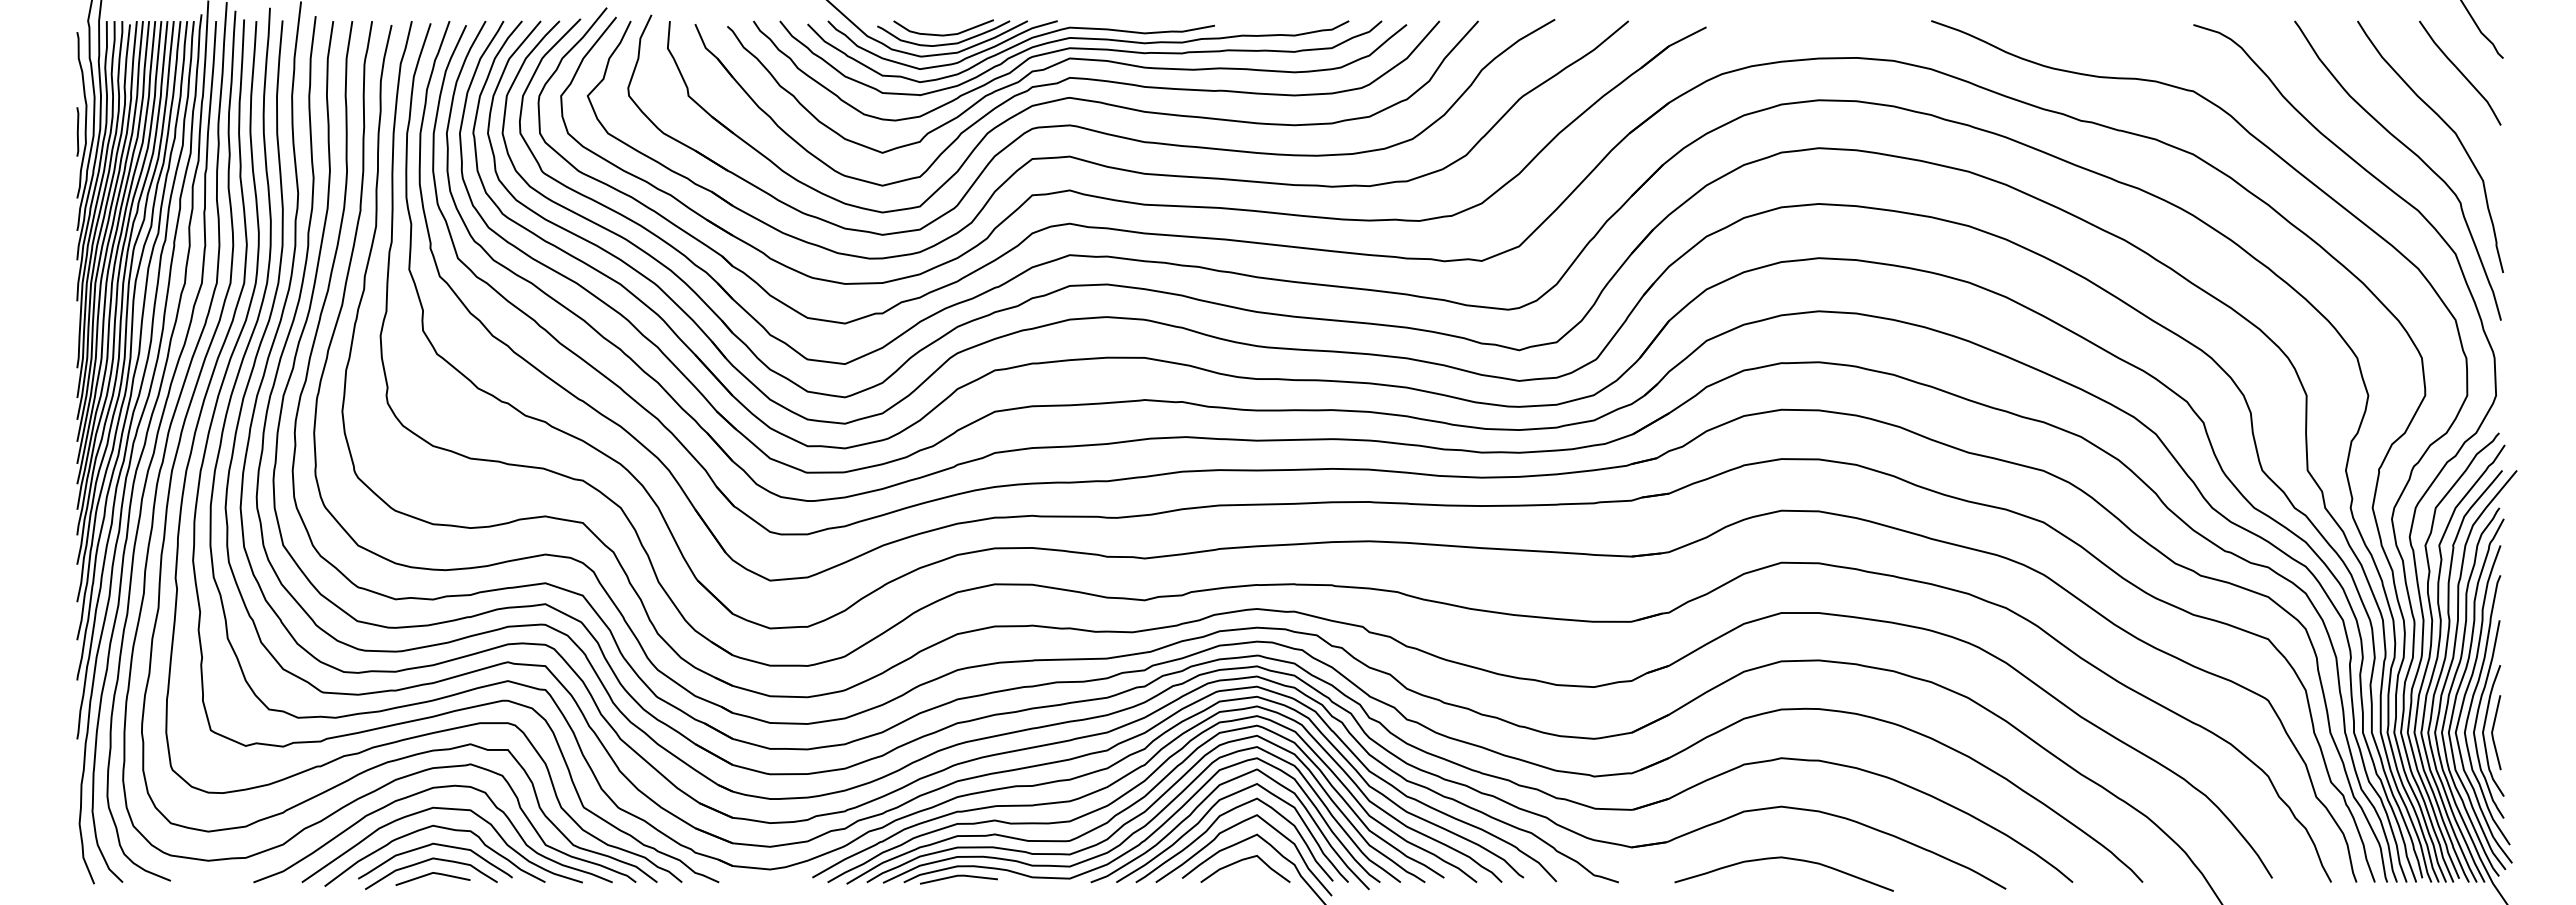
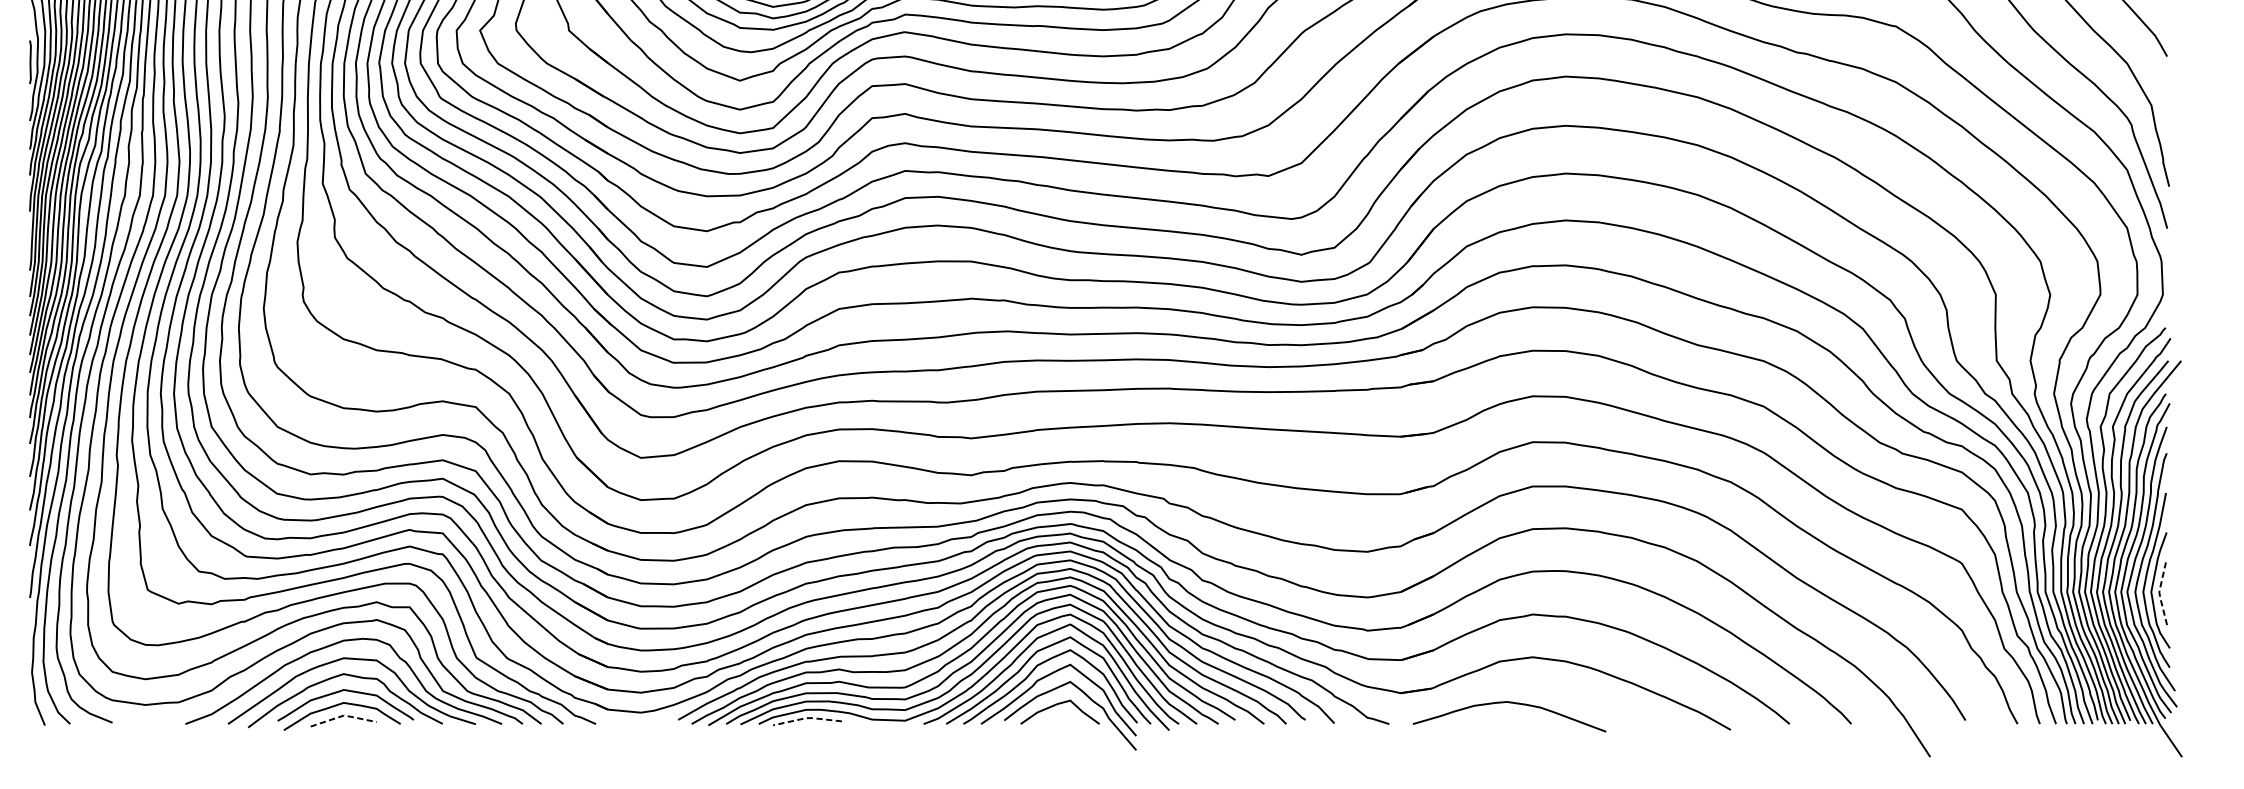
line: (2492, 732) -> (2159, 591), solid -> dashed
curve: (1787, 859) -> (1512, 703), moved
line: (433, 872) -> (344, 715), solid -> dashed
line: (958, 875) -> (807, 717), solid -> dashed

